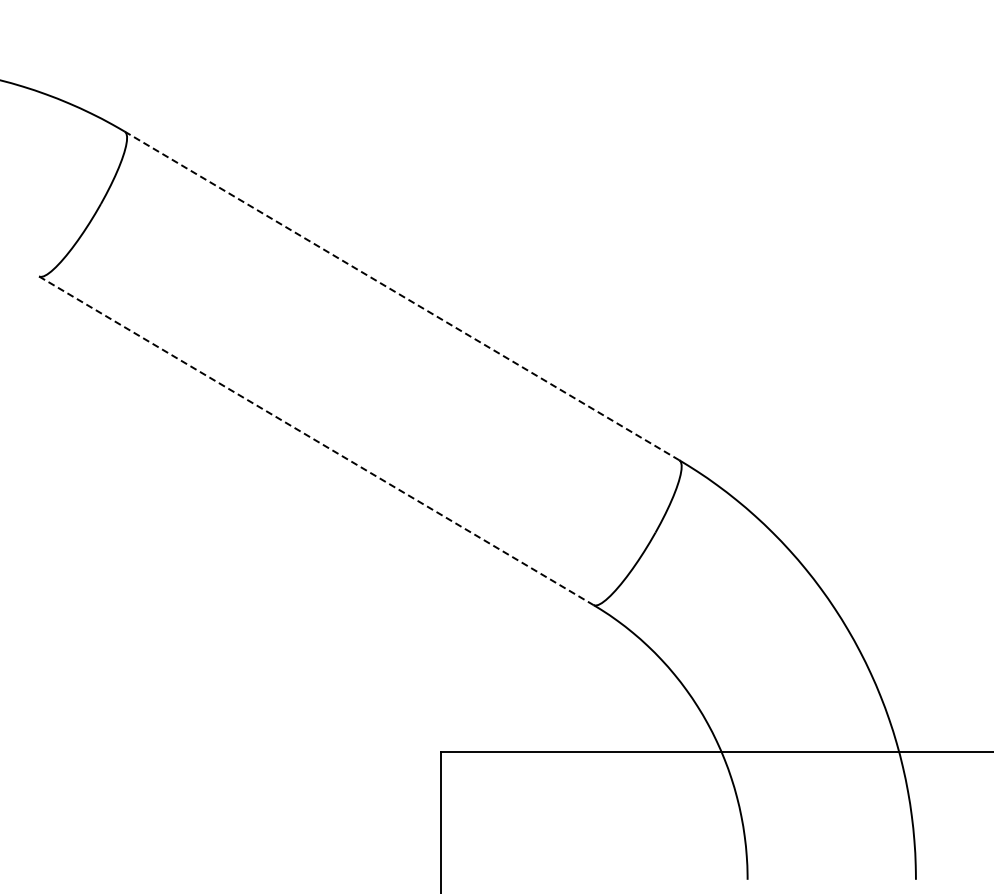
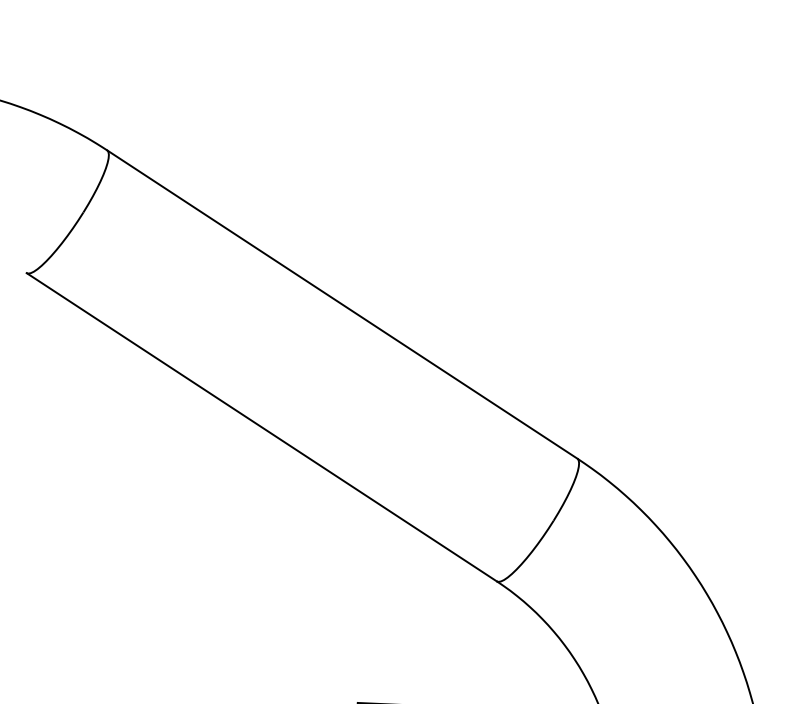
line: (401, 295) -> (341, 304), dashed -> solid
line: (316, 441) -> (261, 427), dashed -> solid

